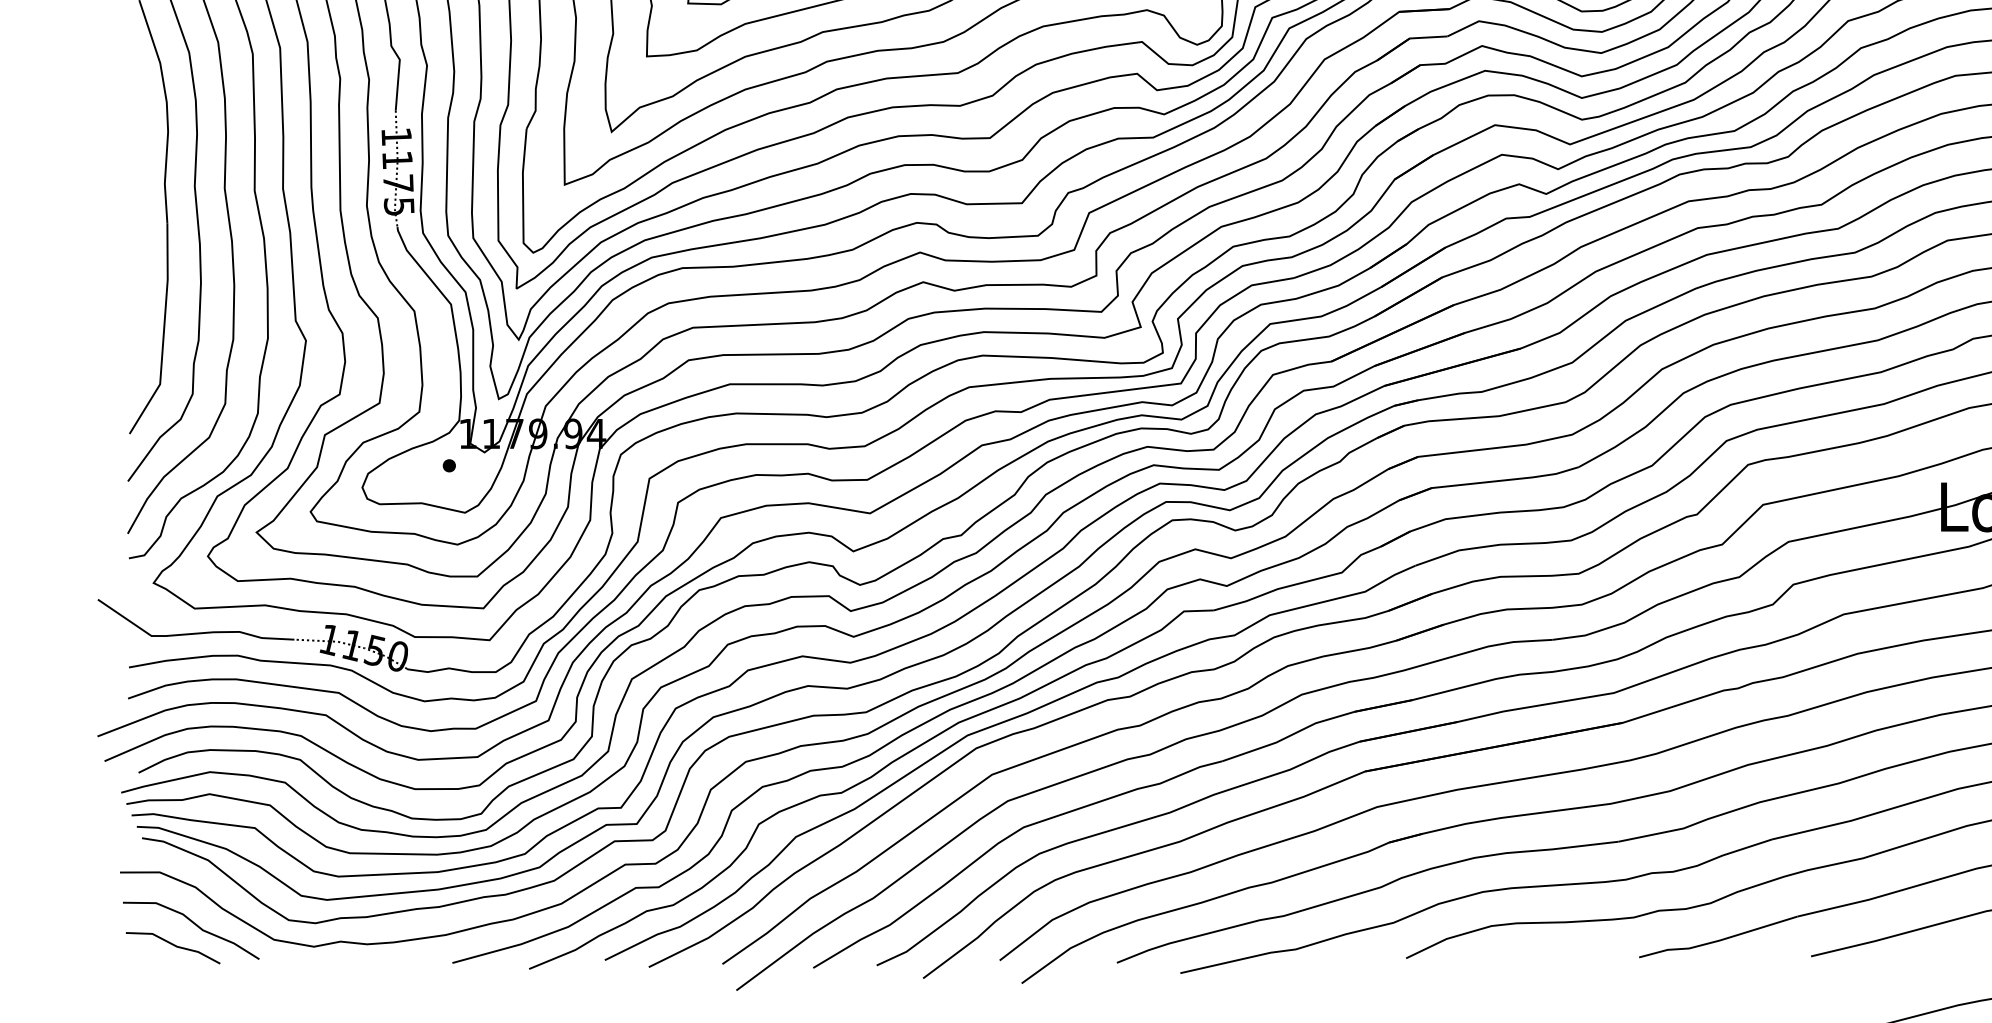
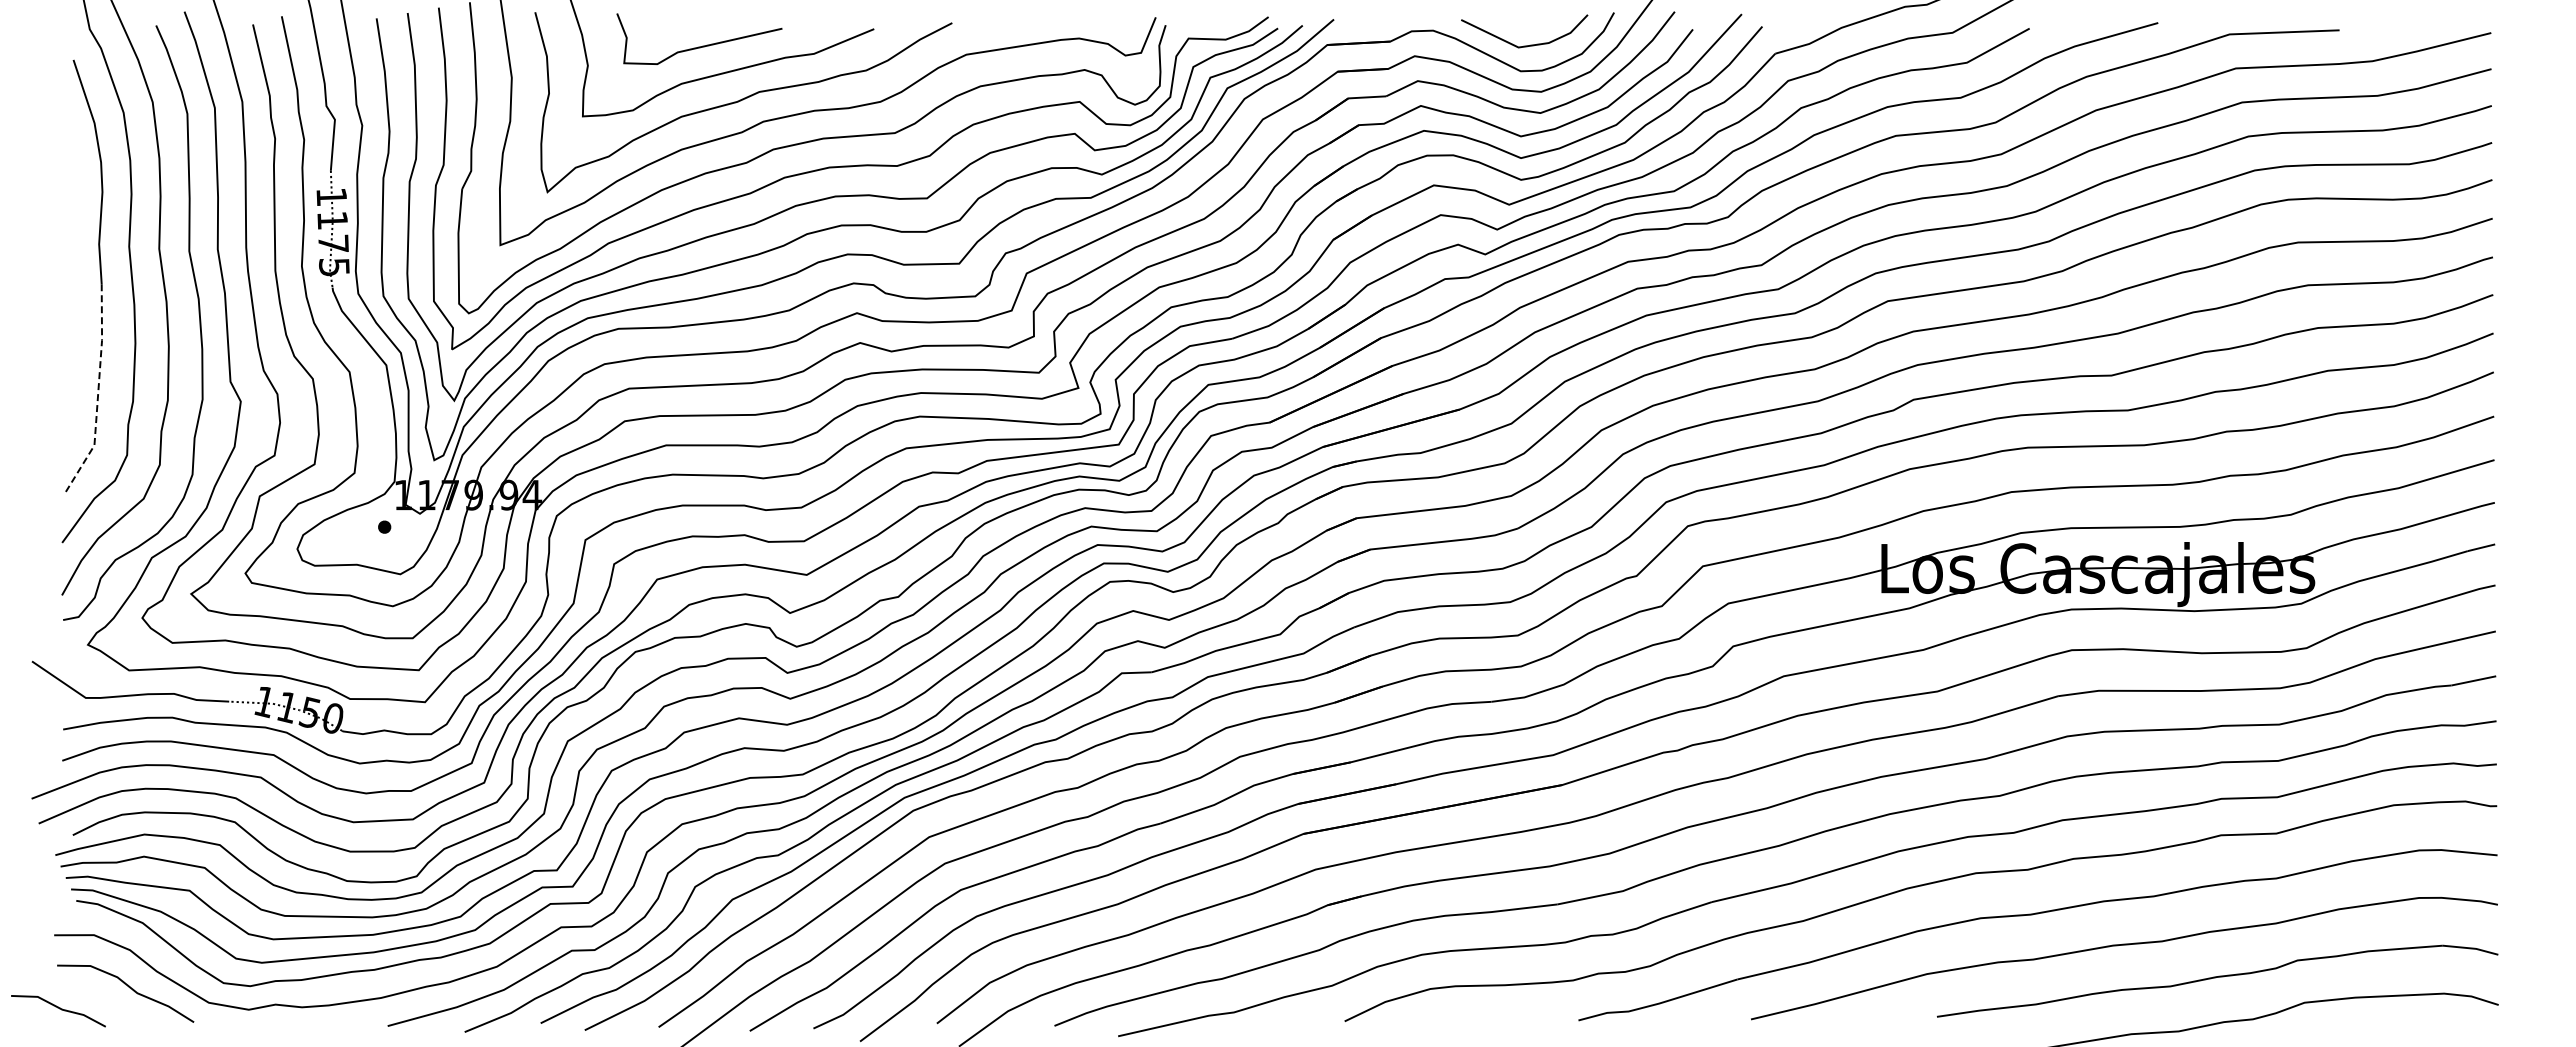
line: (164, 332) -> (98, 393), solid -> dashed
line: (174, 946) -> (59, 1009), moved

